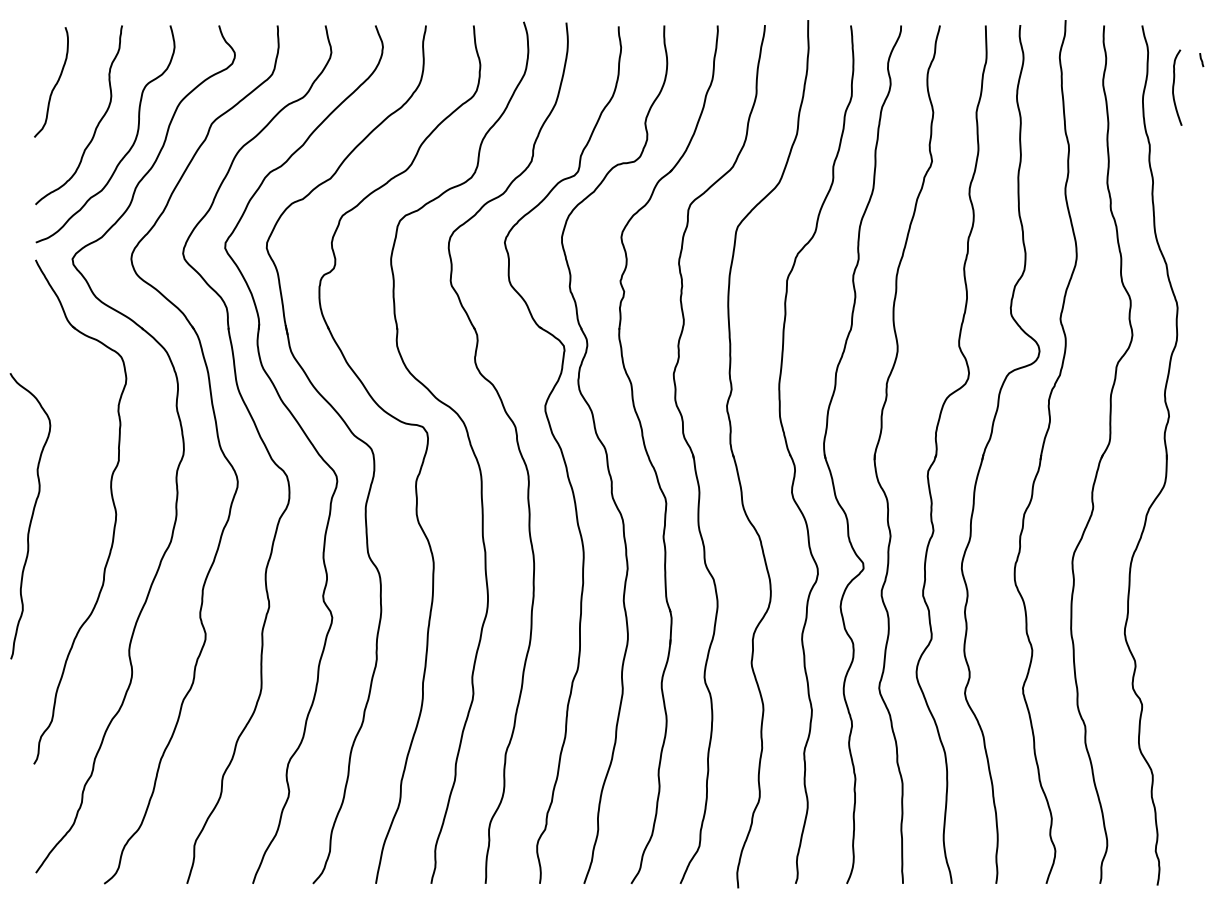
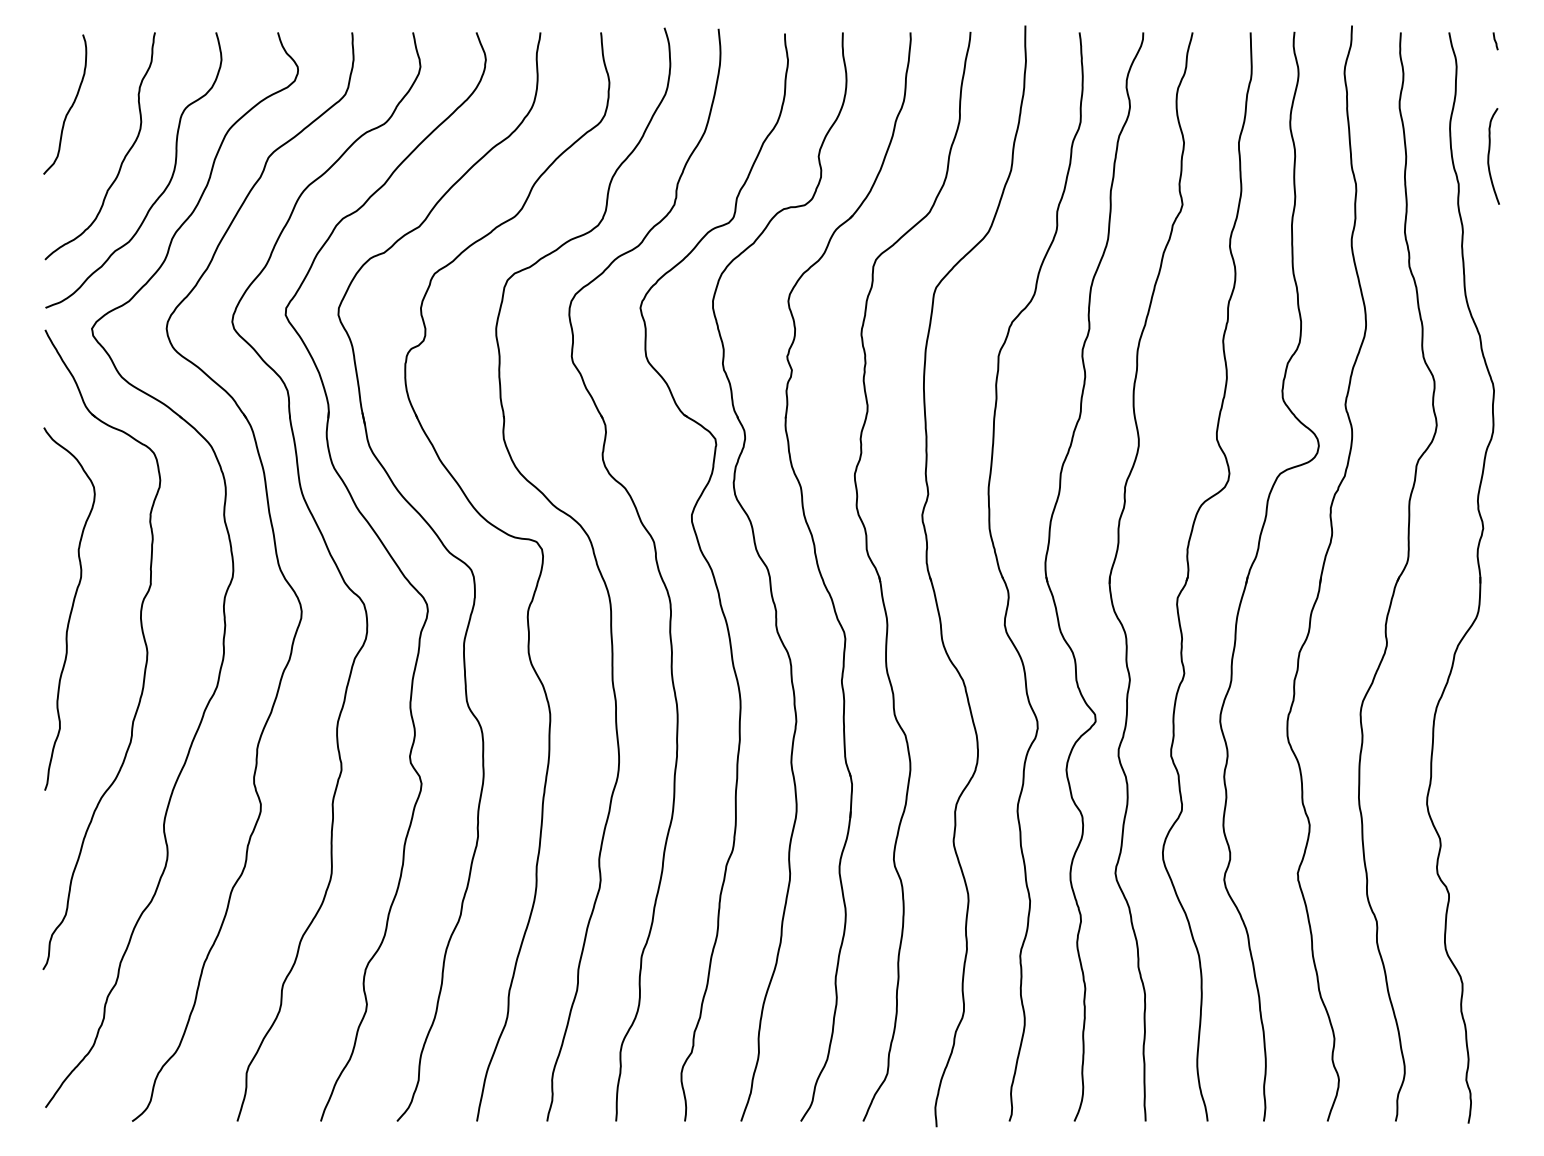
line: (1201, 60) -> (1495, 41), moved
curve: (1174, 87) -> (1489, 156), moved
curve: (31, 515) -> (71, 608), moved

